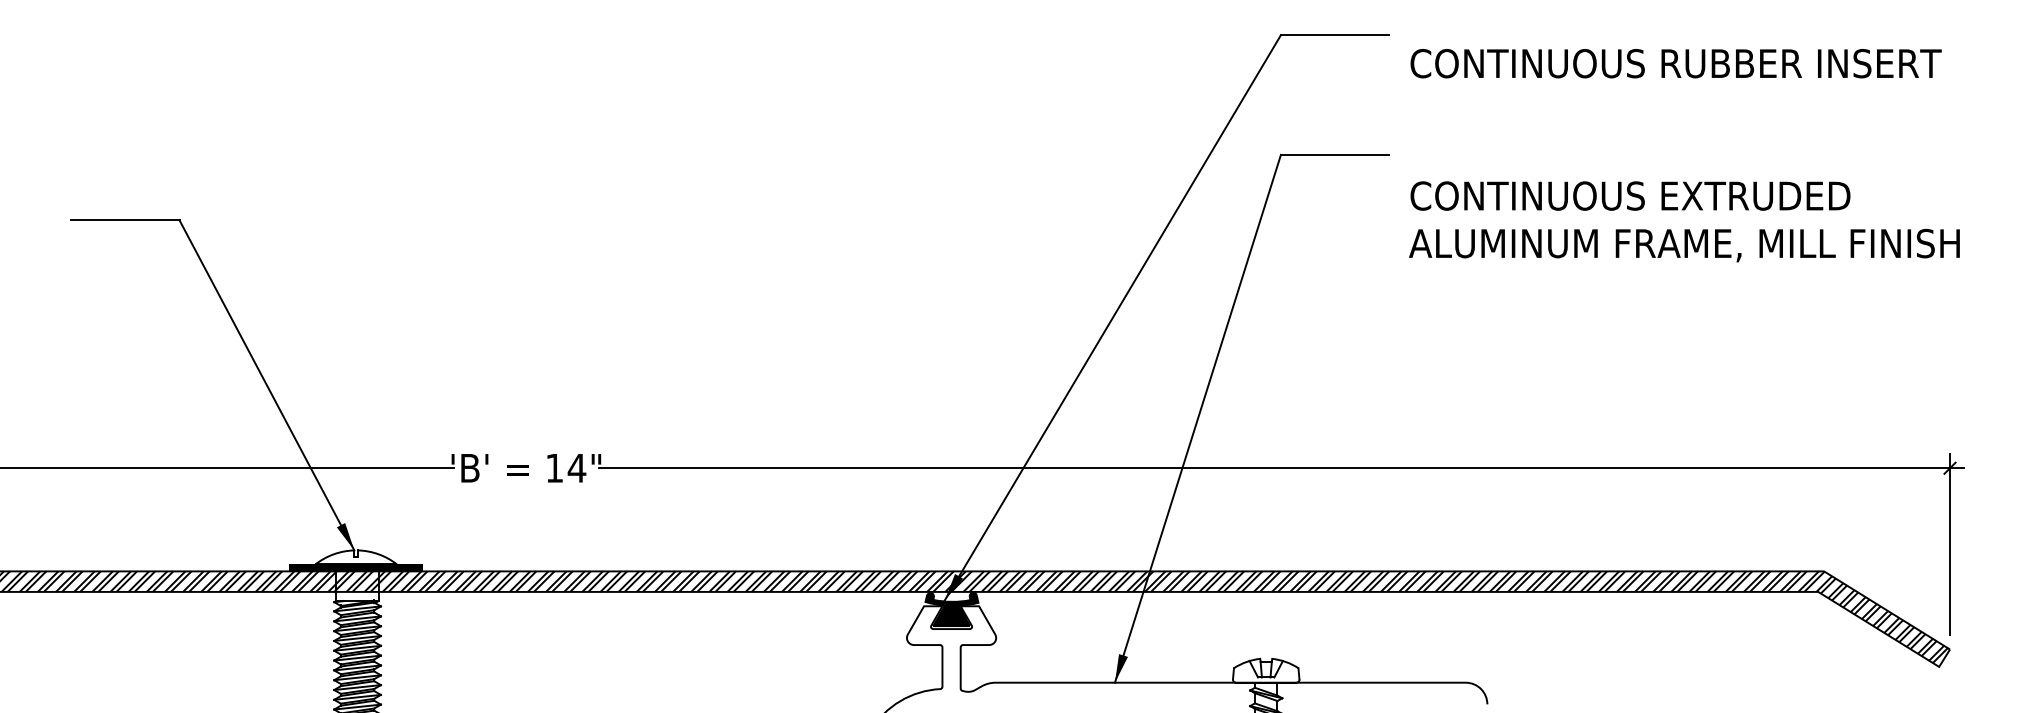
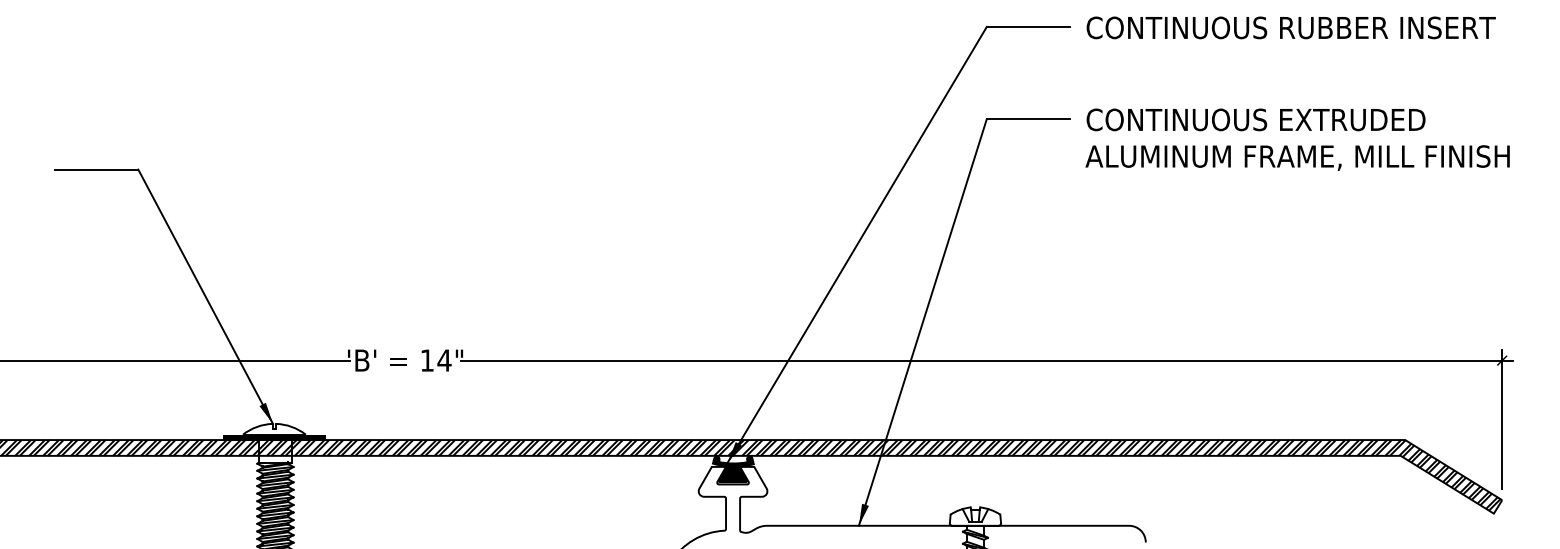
text: (1675, 63) -> (1290, 27), moved
text: (1684, 221) -> (1297, 139), moved

